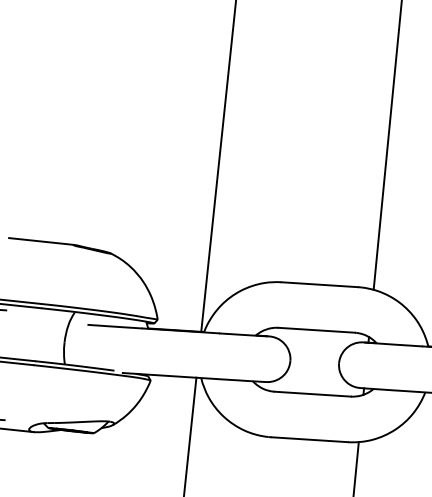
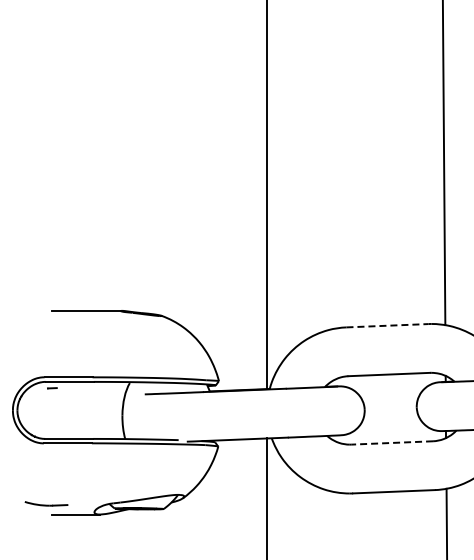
line: (319, 284) -> (387, 325), solid -> dashed
line: (313, 393) -> (392, 442), solid -> dashed

